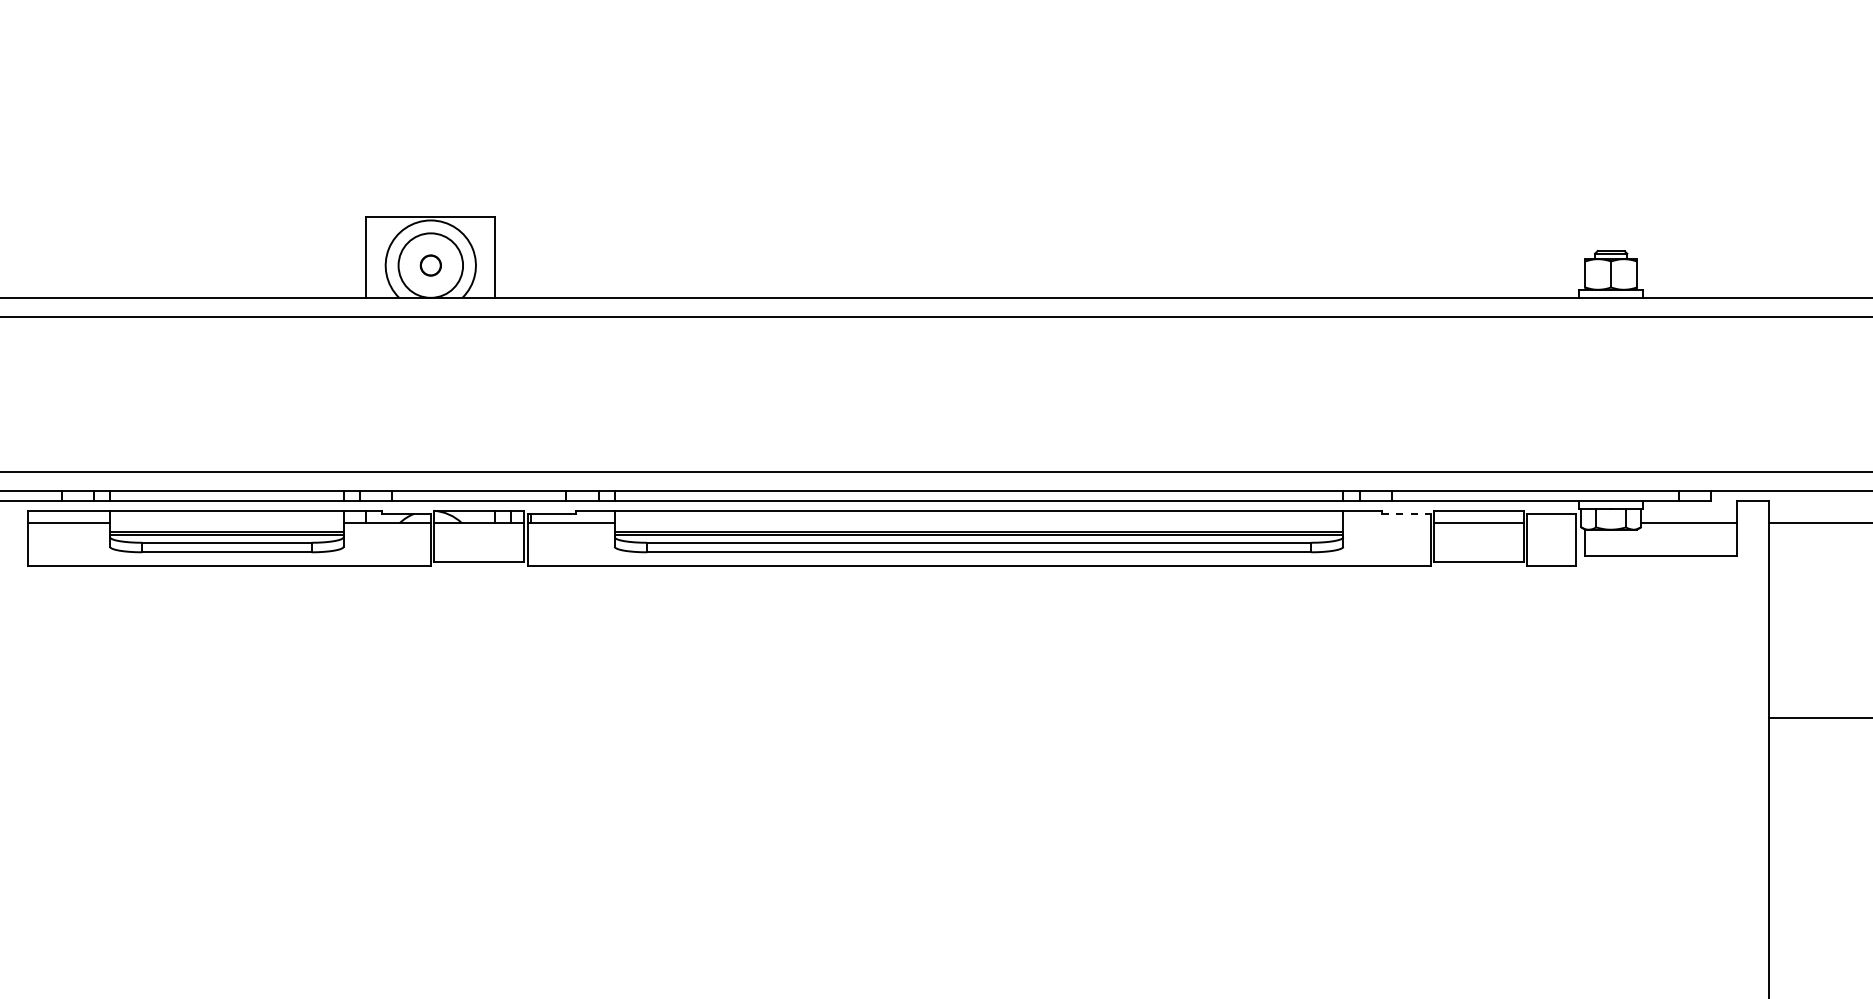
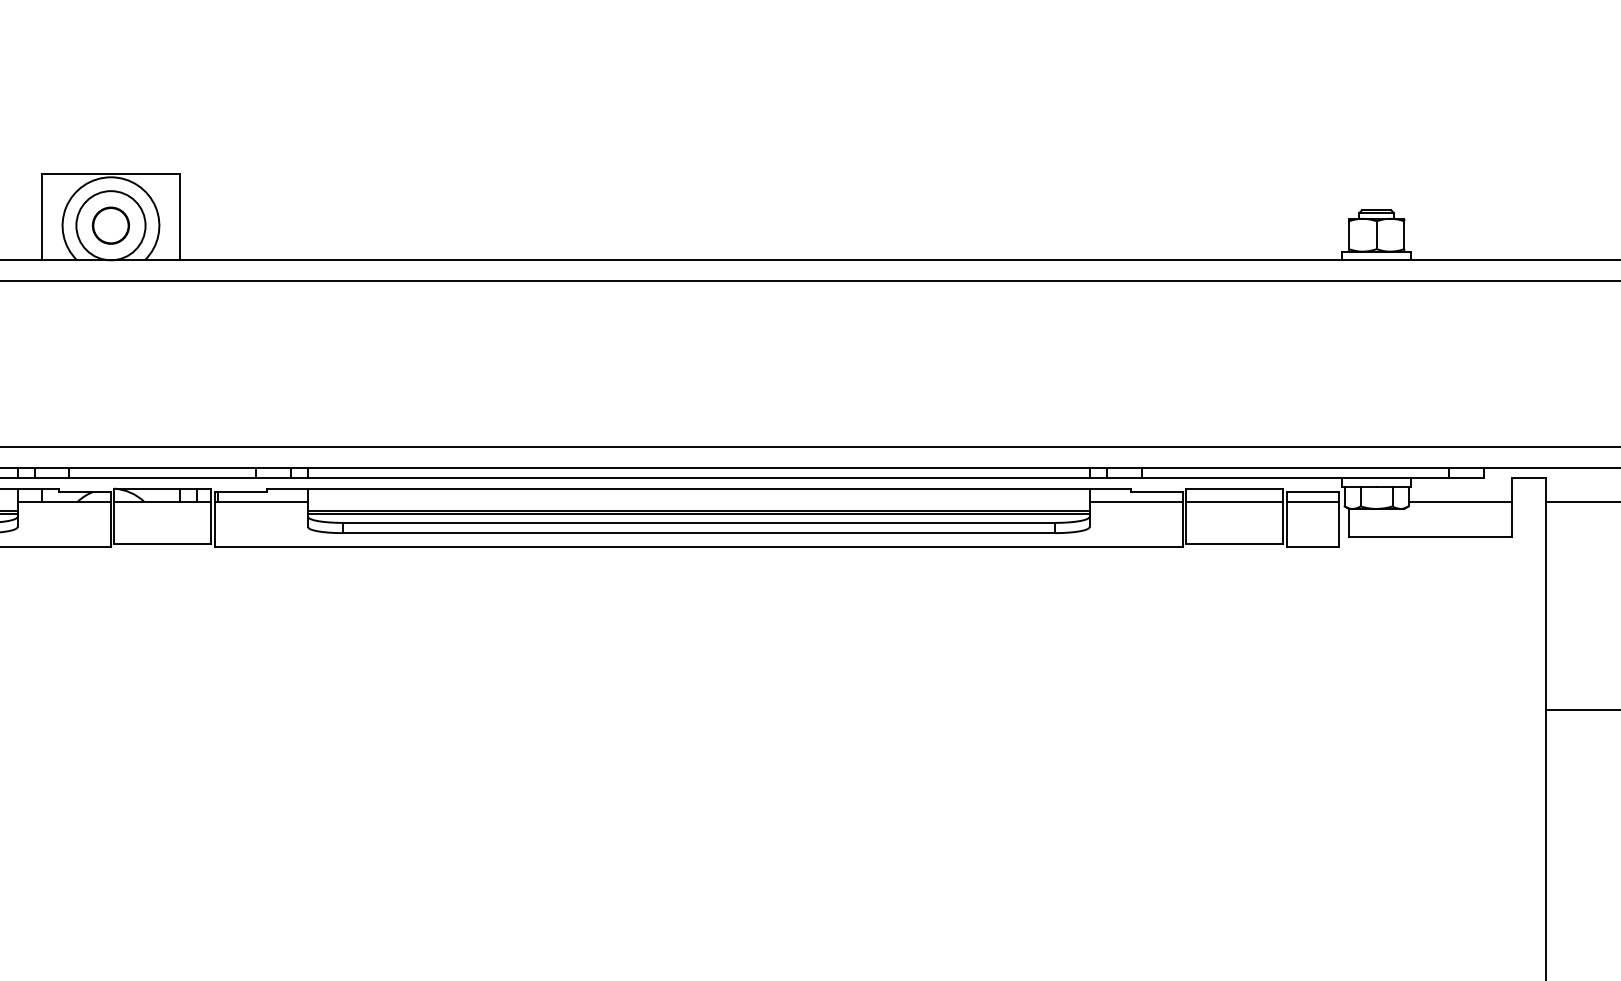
part: (430, 265) -> (110, 225), size x1.67
line: (1406, 513) -> (1157, 491), dashed -> solid
line: (1386, 523) -> (1135, 502), added
line: (1551, 523) -> (1312, 502), added

